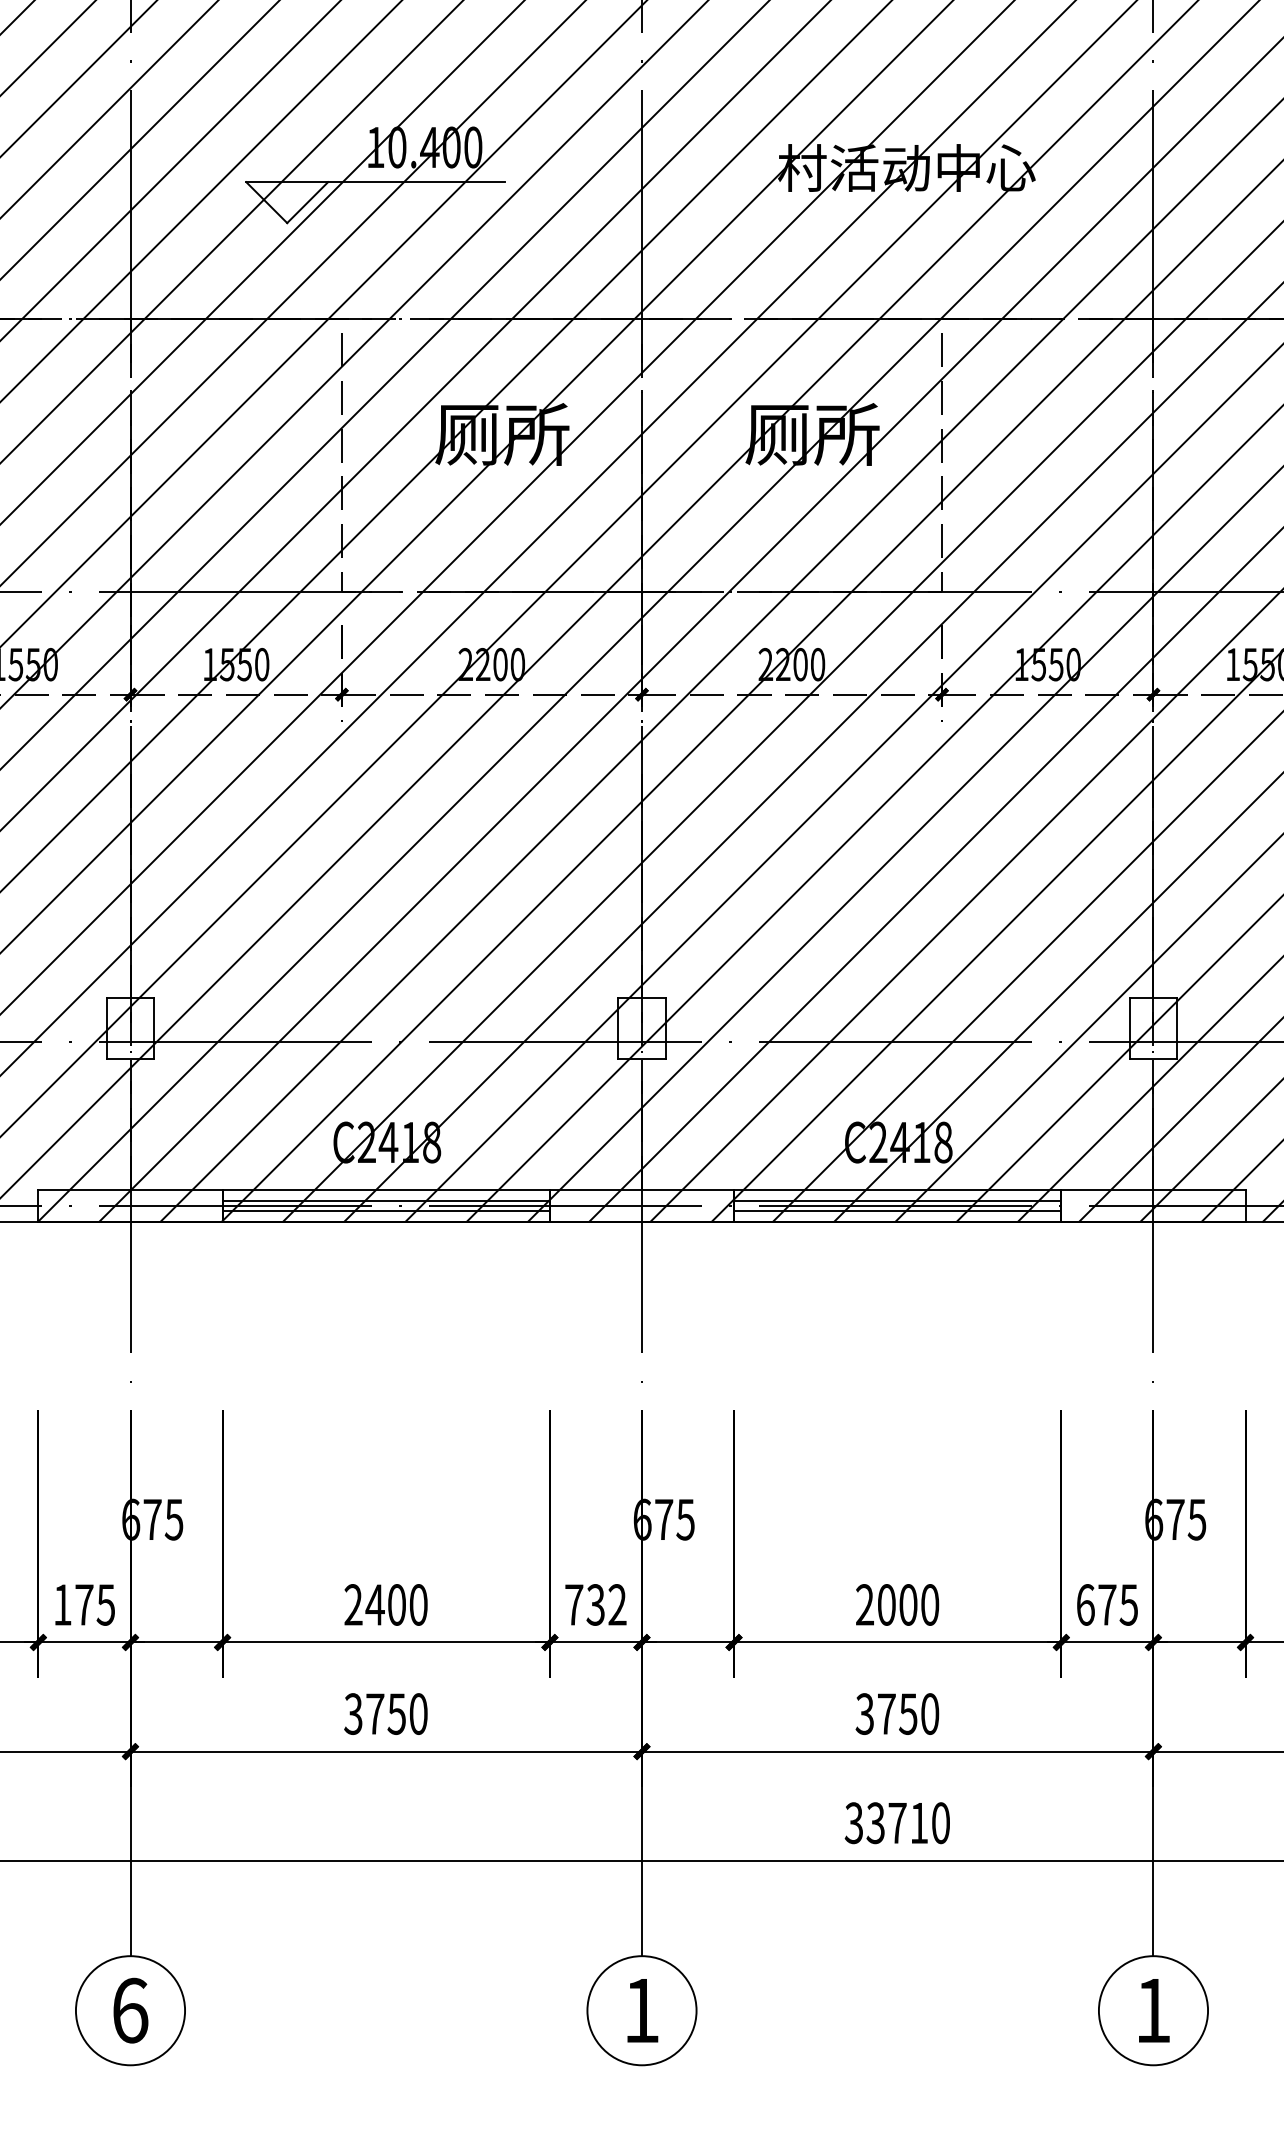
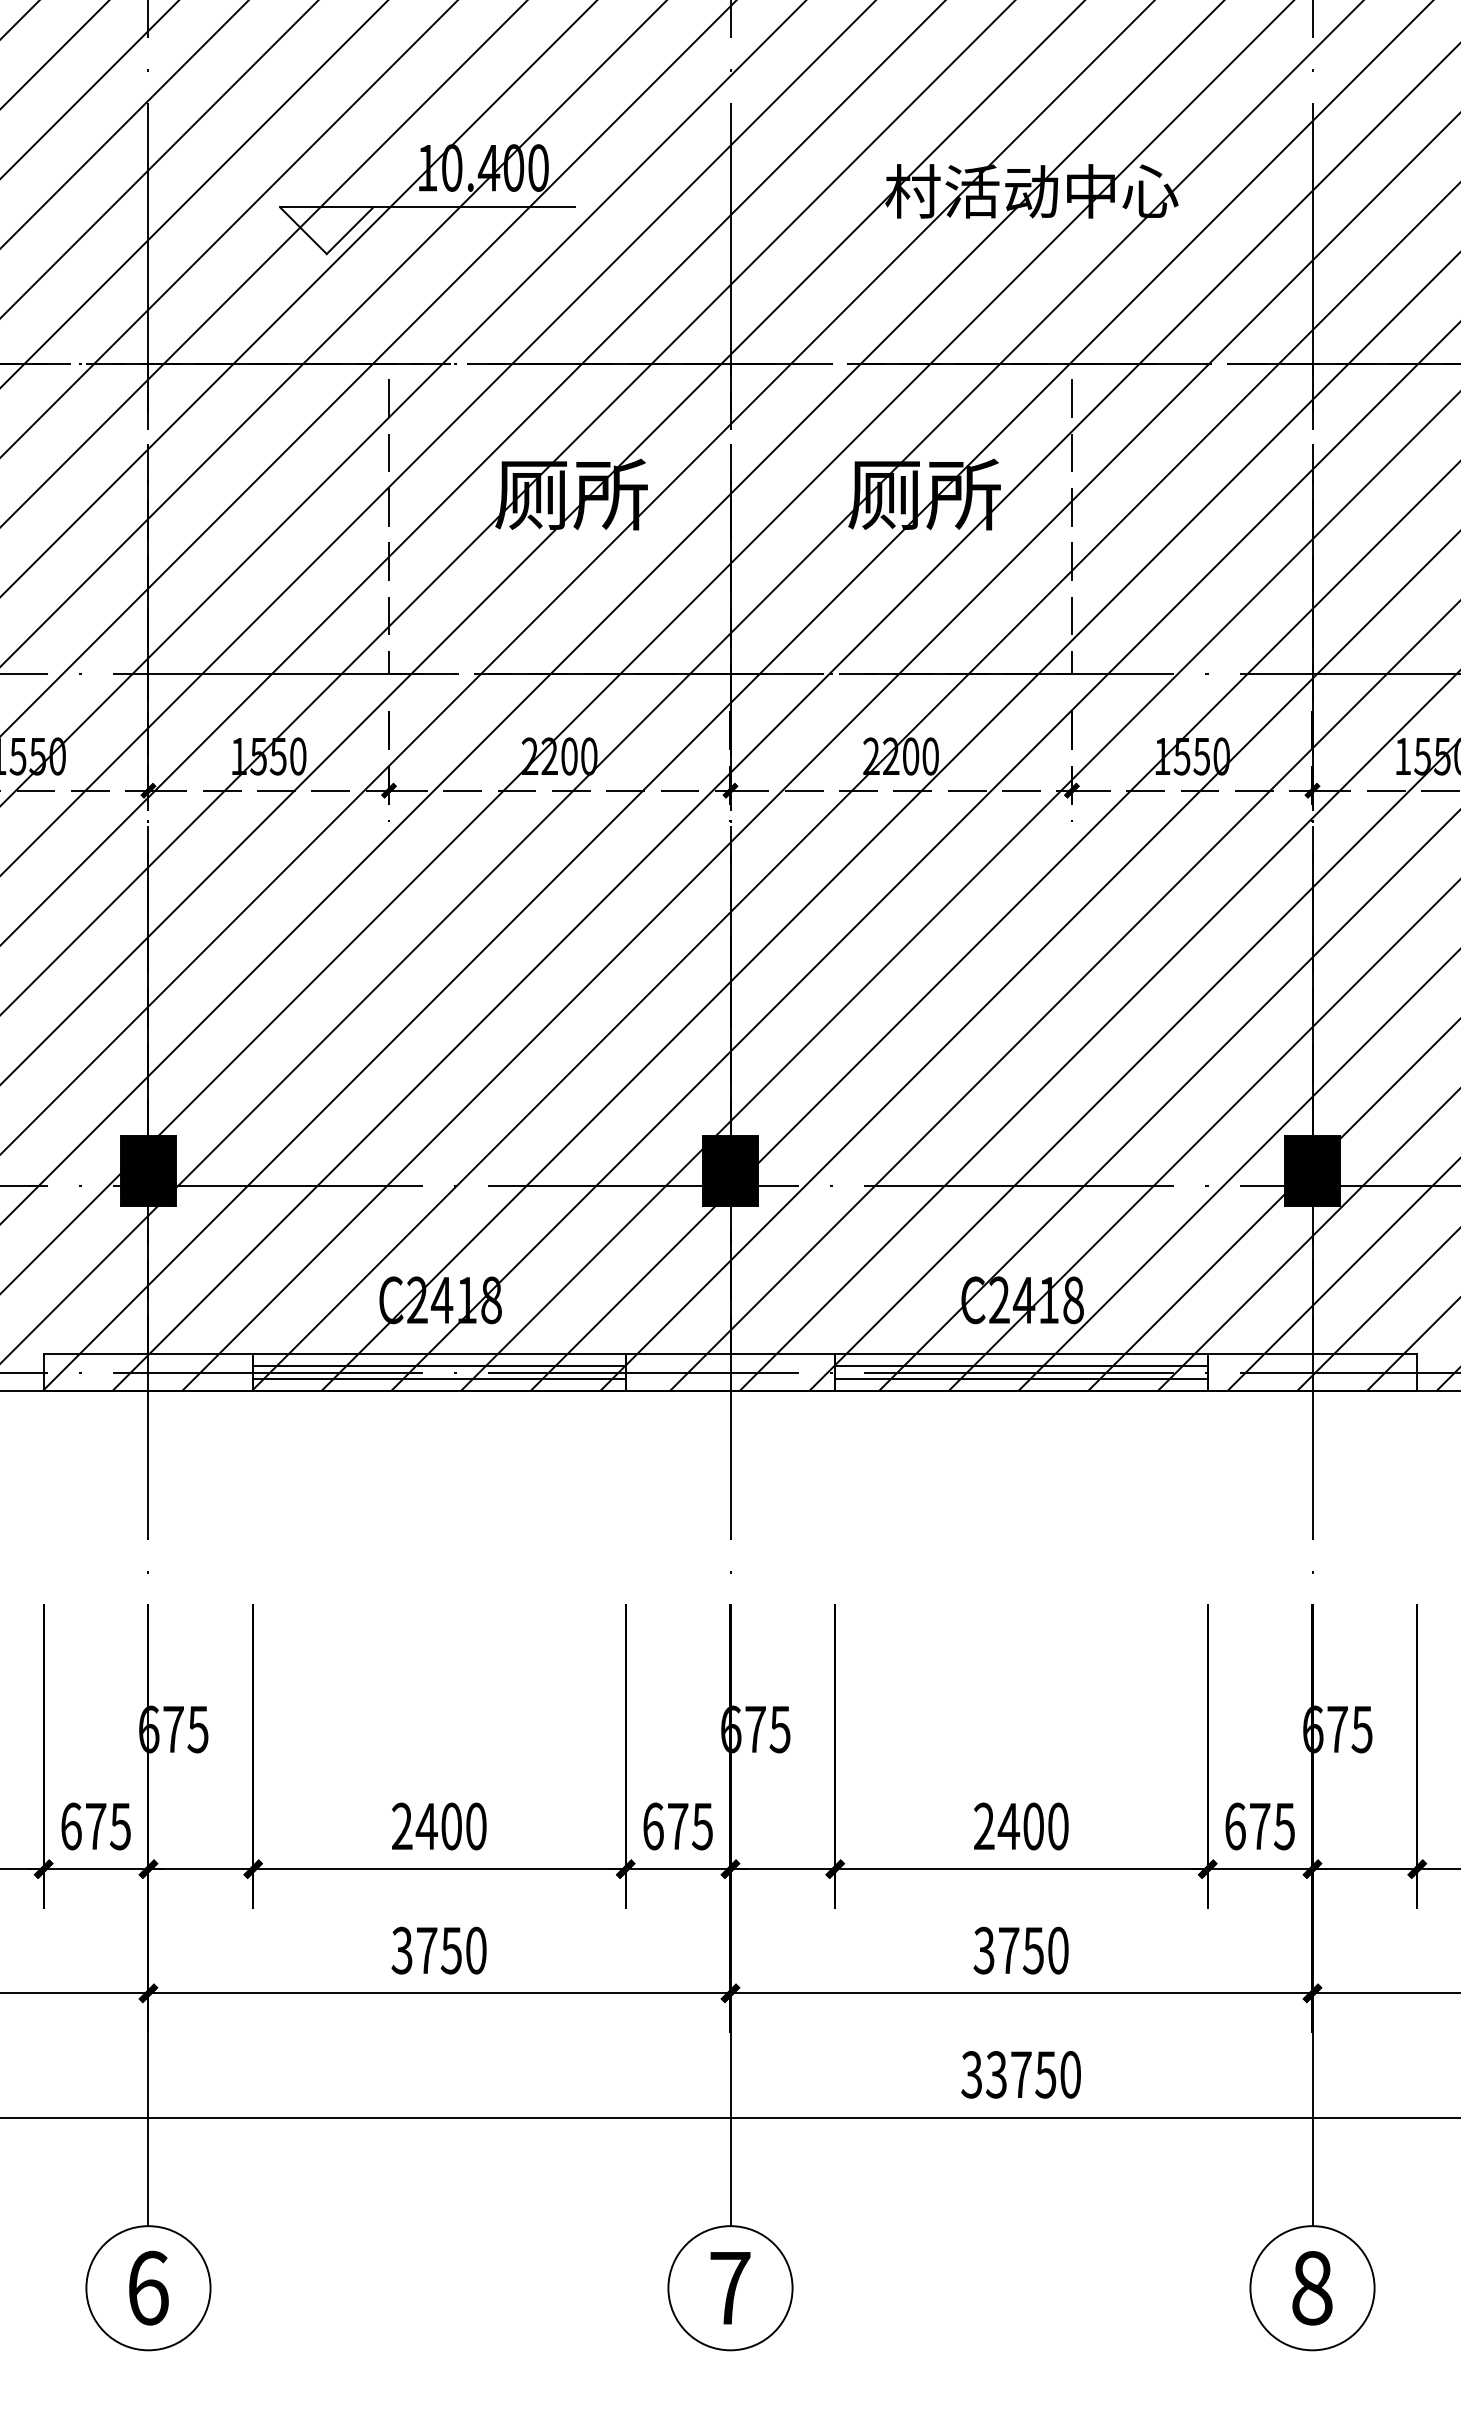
fill: (130, 1028) -> (148, 1170), added
fill: (642, 1028) -> (730, 1170), added
fill: (1153, 1028) -> (1312, 1170), added
text: (62, 1604) -> (71, 1826), 175 -> 675
text: (595, 1604) -> (677, 1826), 732 -> 675
text: (886, 1604) -> (1008, 1826), 2000 -> 2400
text: (918, 1822) -> (1045, 2074), 33710 -> 33750
text: (642, 2010) -> (730, 2288), 1 -> 7
text: (1153, 2010) -> (1312, 2288), 1 -> 8

